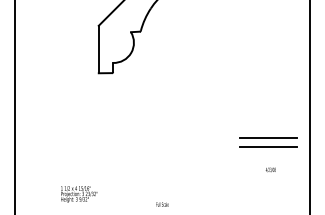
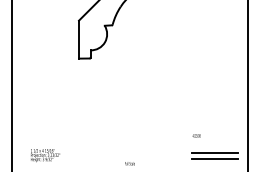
part: (268, 141) -> (214, 155), moved
text: (270, 169) -> (196, 135), moved
text: (79, 194) -> (45, 155), moved

